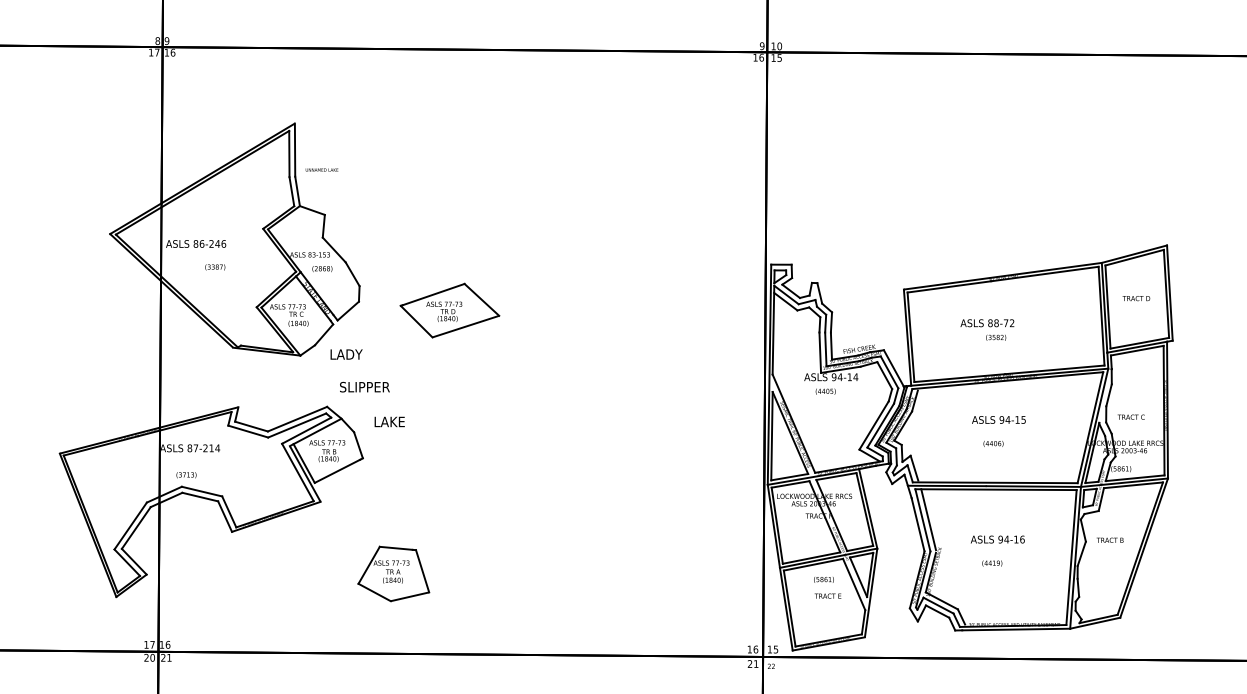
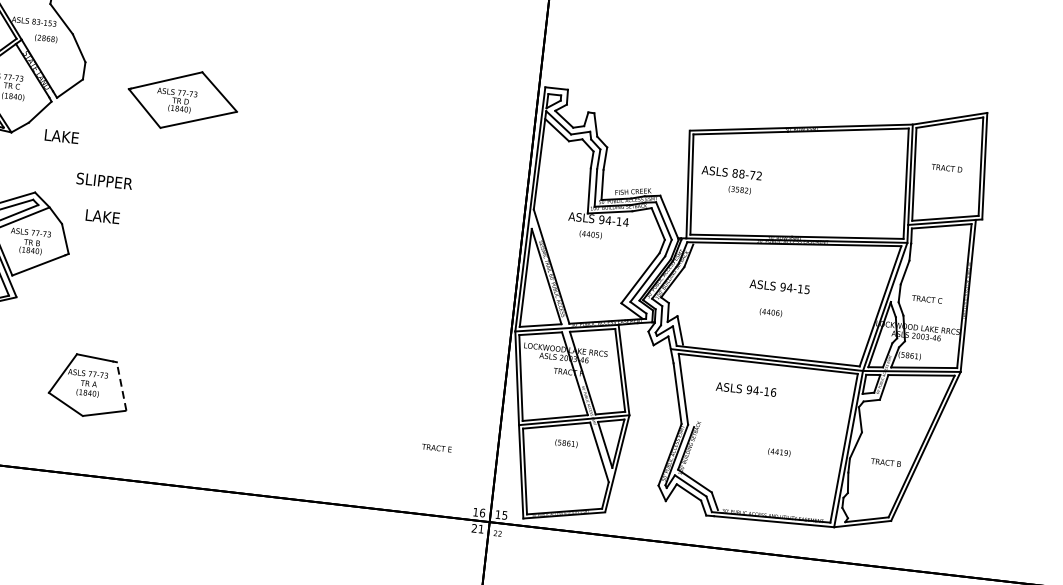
text: (987, 329) -> (731, 180), moved
text: (354, 354) -> (71, 137), LADY -> LAKE
text: (364, 386) -> (104, 180), moved
line: (928, 519) -> (689, 389), removed
text: (997, 539) -> (745, 389), moved
text: (1110, 539) -> (886, 461), moved
text: (992, 563) -> (779, 452), moved
line: (422, 570) -> (121, 385), solid -> dashed
text: (827, 595) -> (436, 447), moved

